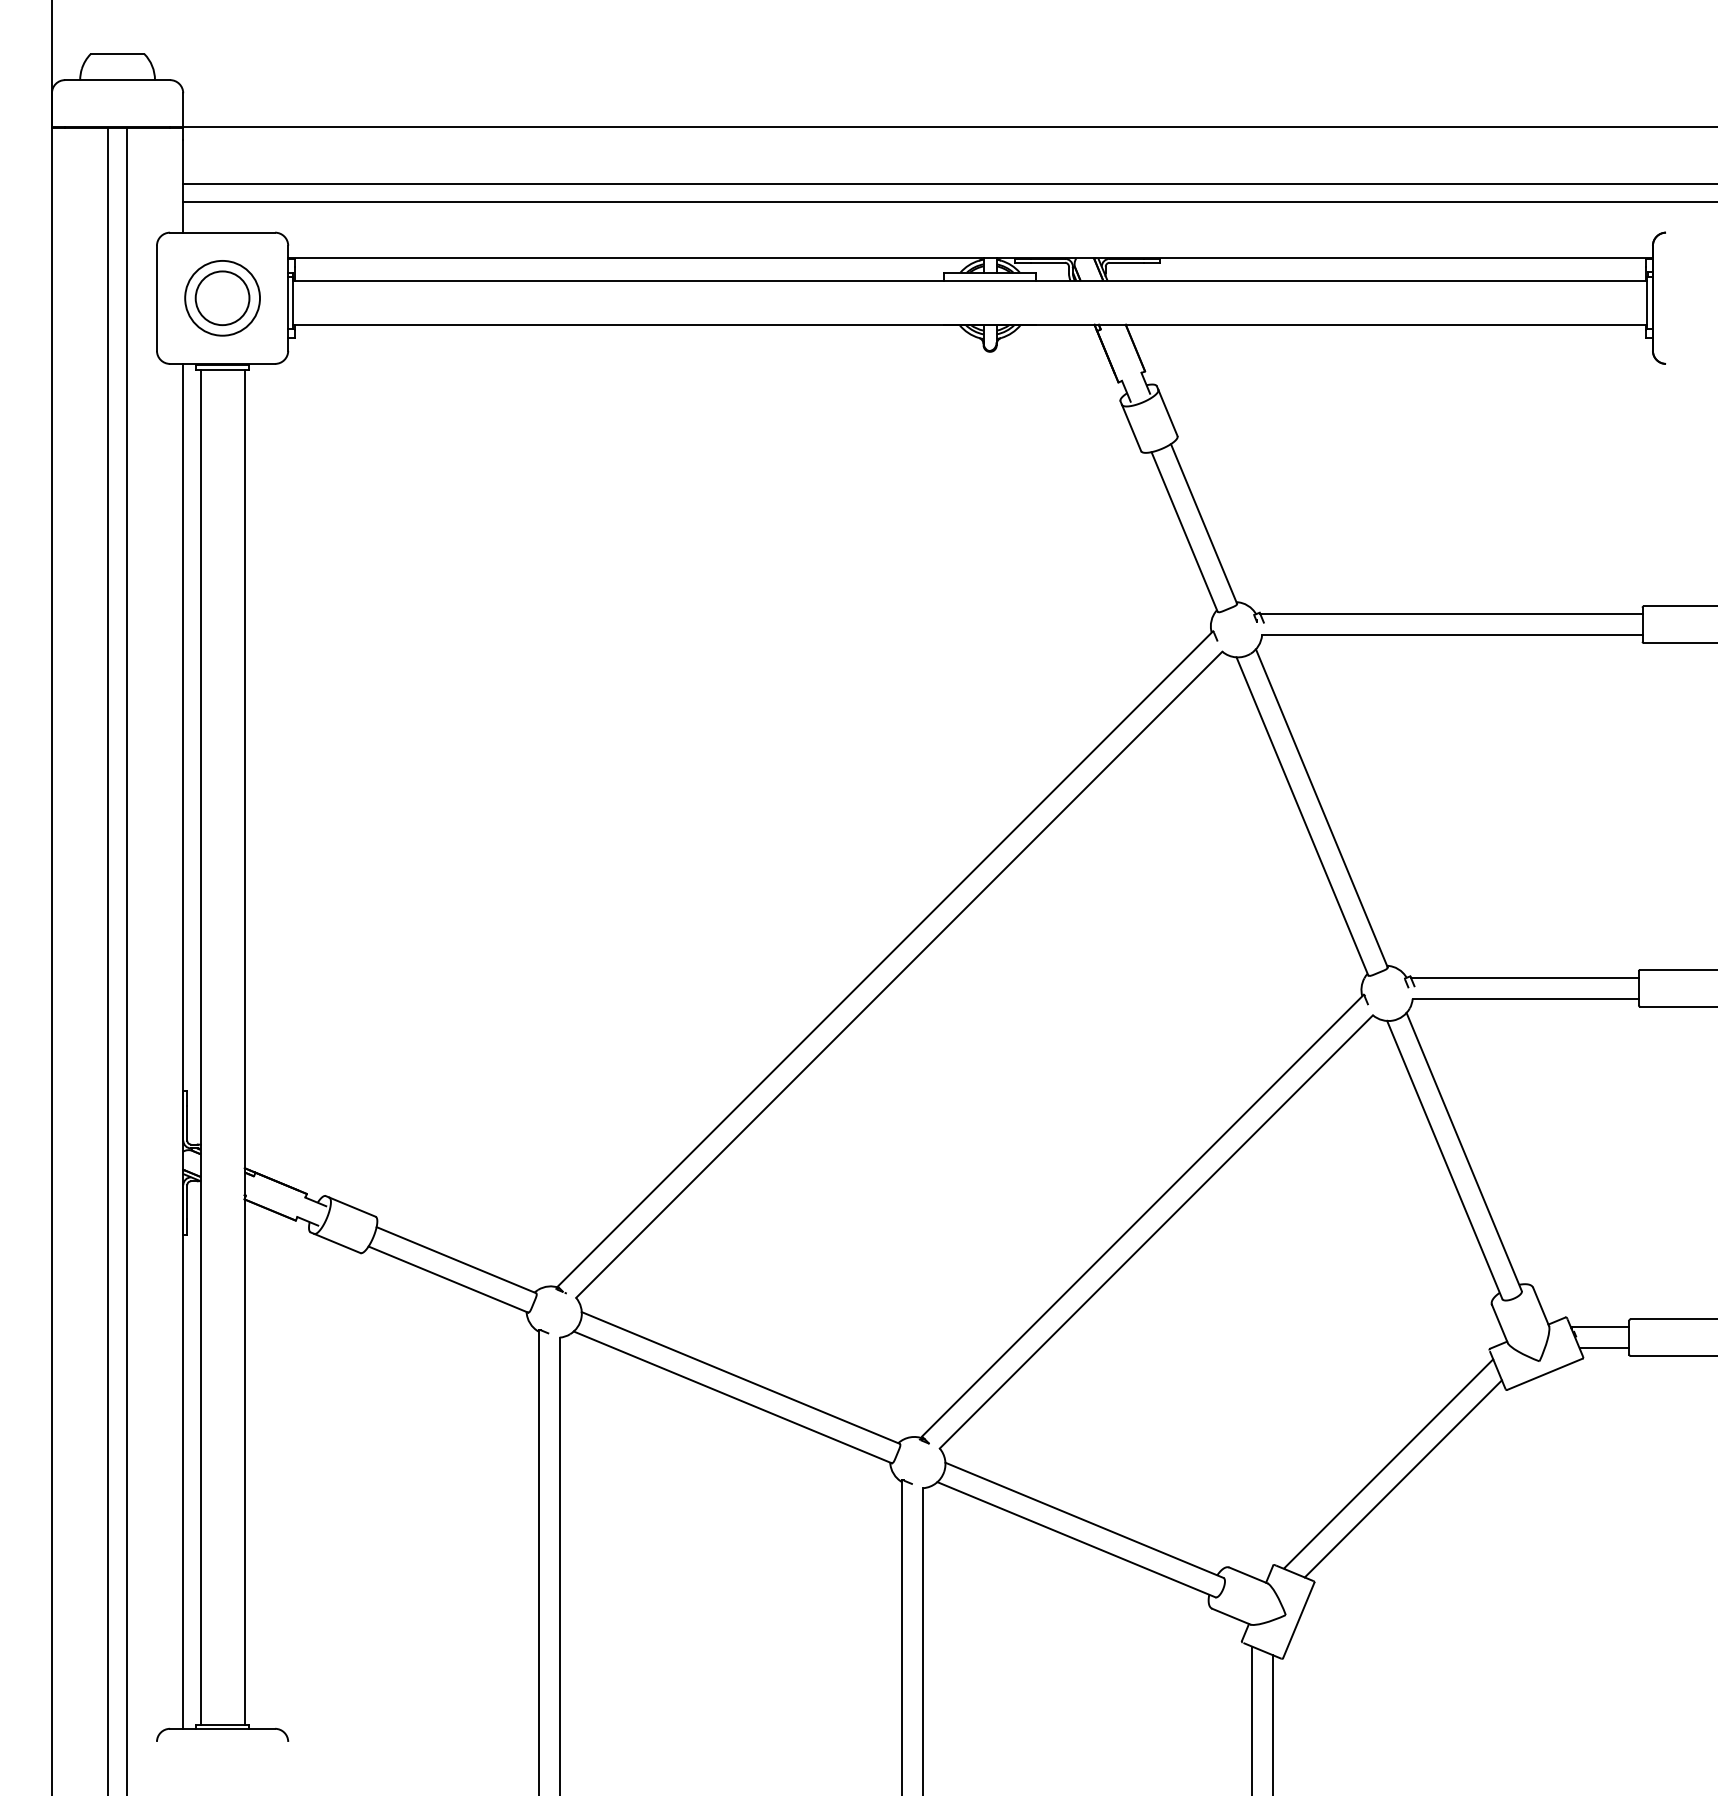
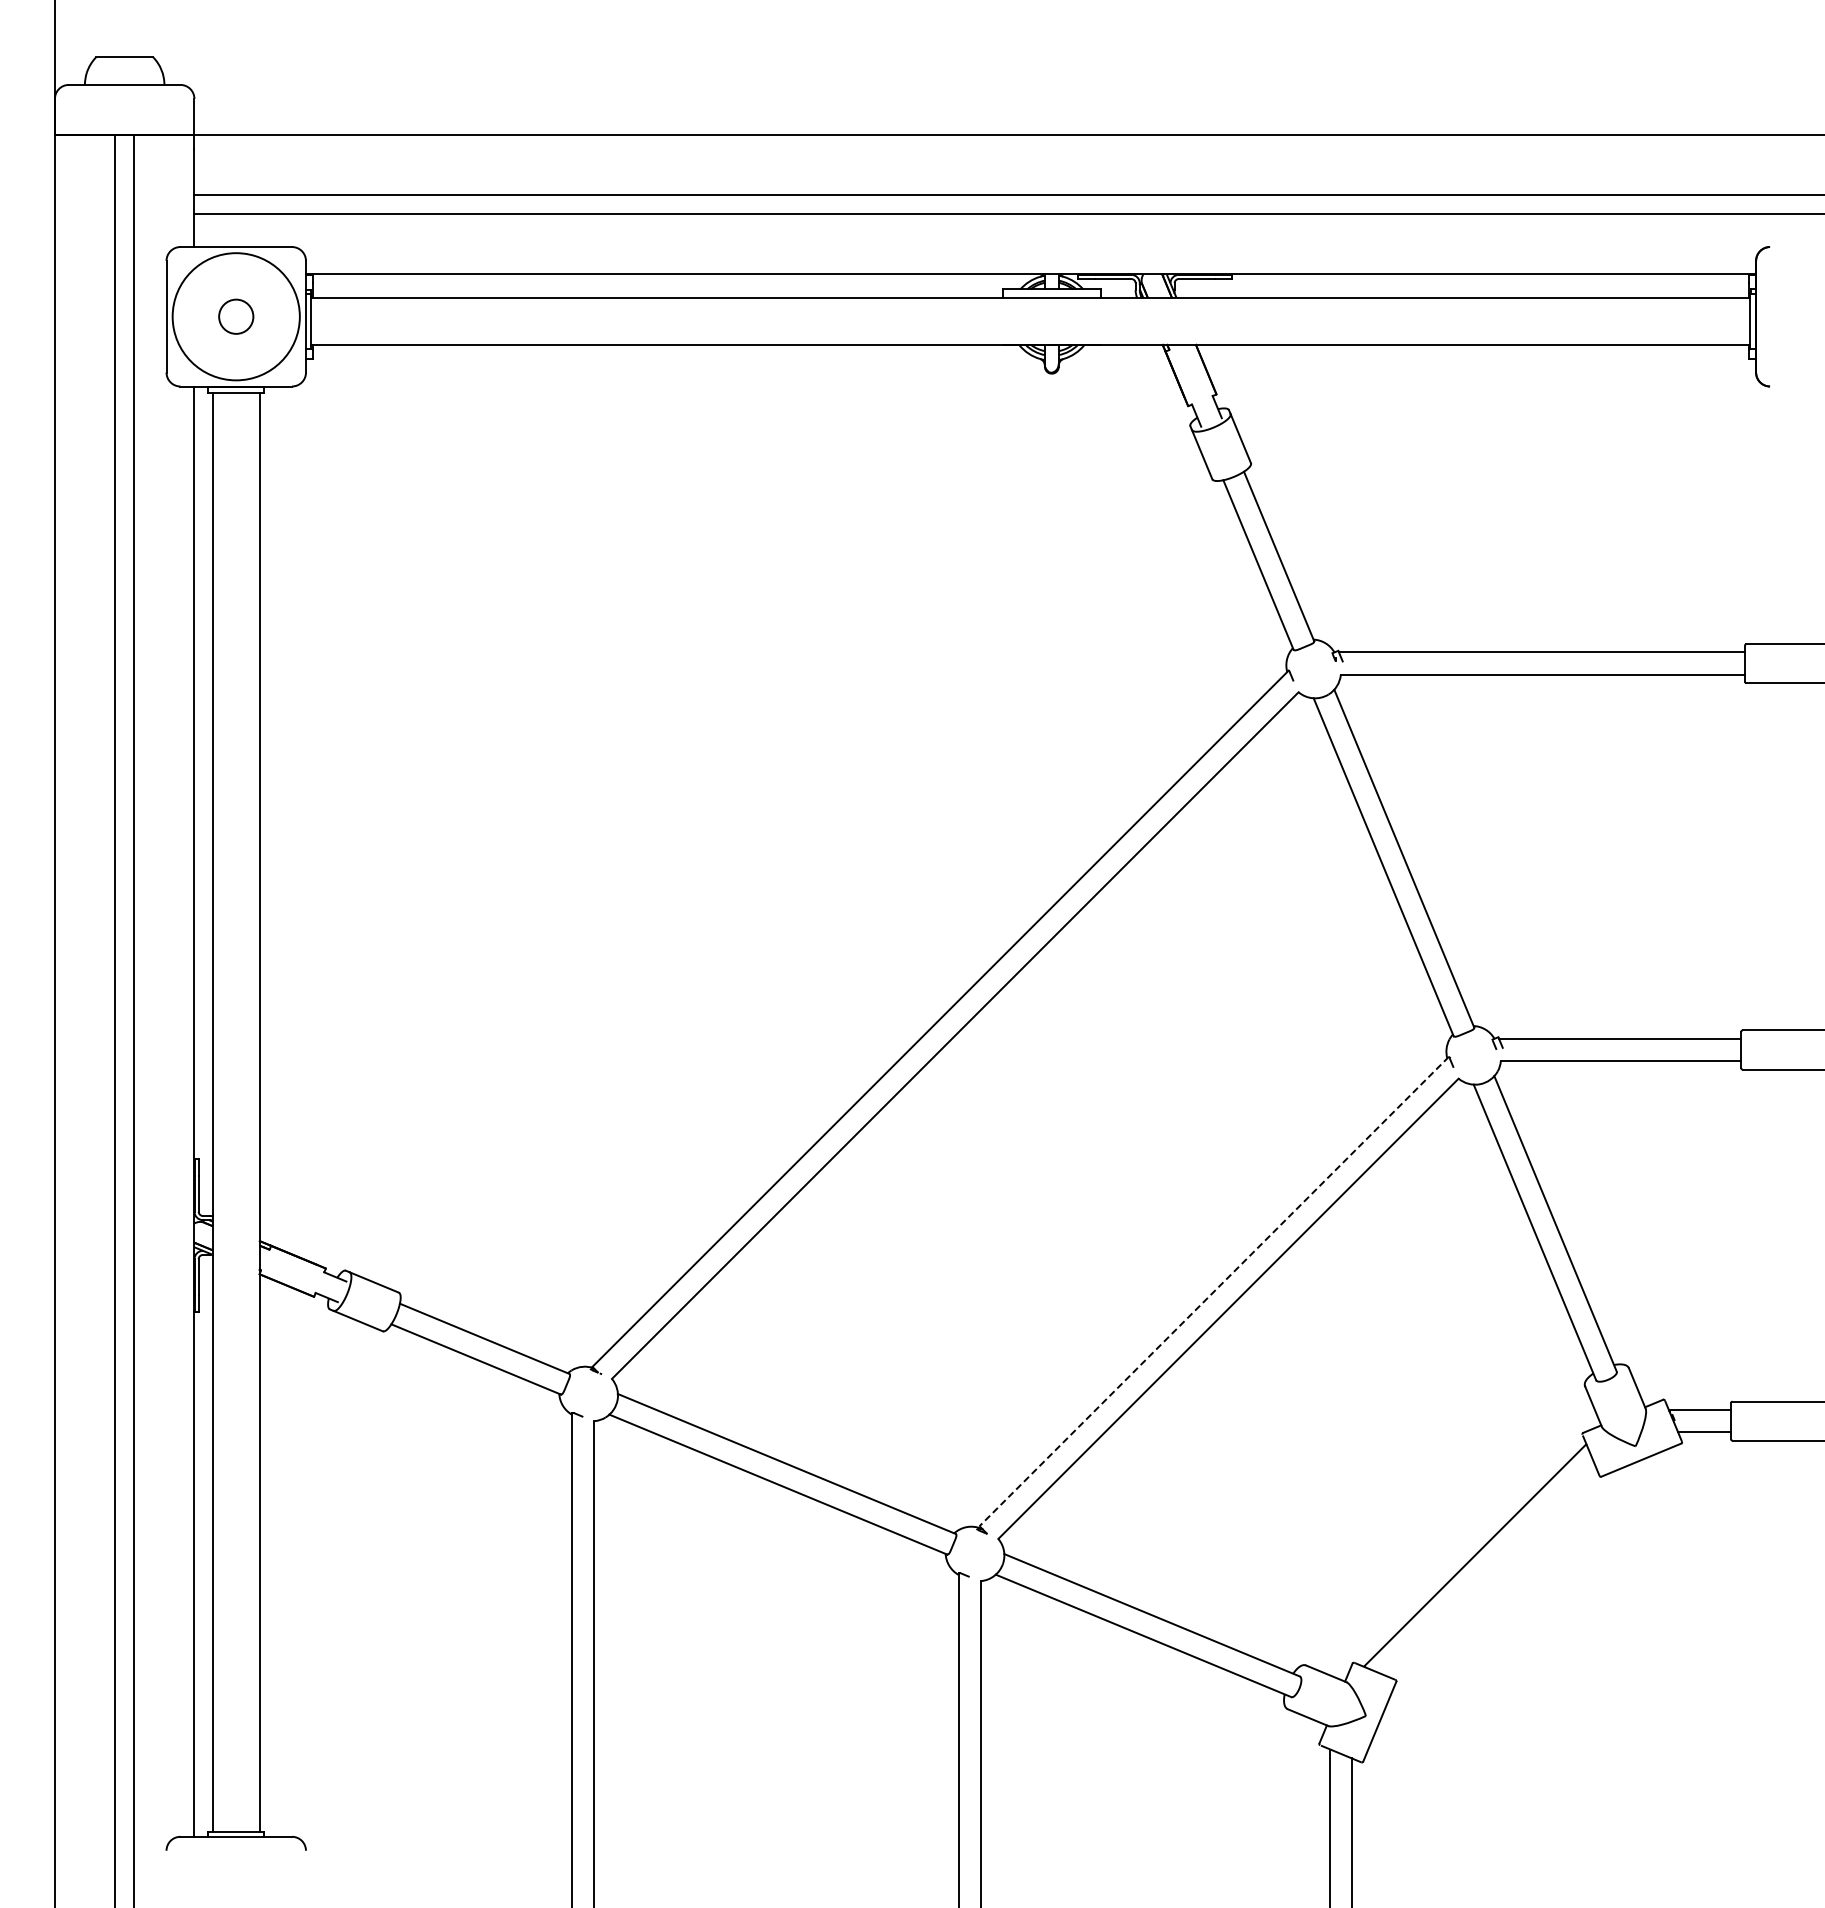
circle: (221, 298) -> (235, 316), size x0.6
circle: (222, 298) -> (236, 316), size x1.6
line: (1143, 1215) -> (1214, 1291), solid -> dashed
line: (1402, 1479) -> (1490, 1571), removed

